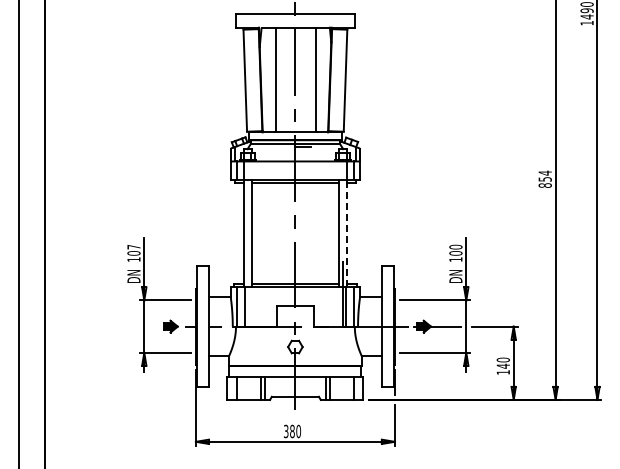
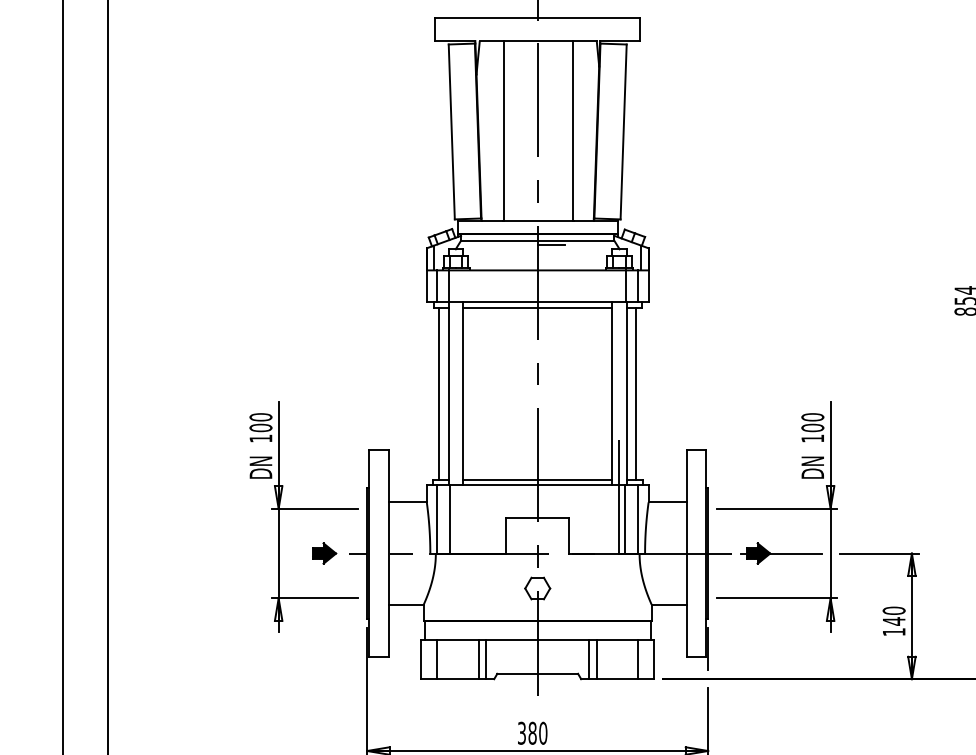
line: (238, 233) -> (440, 393), added
line: (347, 233) -> (626, 393), dashed -> solid
line: (352, 233) -> (635, 393), added
text: (133, 246) -> (260, 416), 107 -> 100

